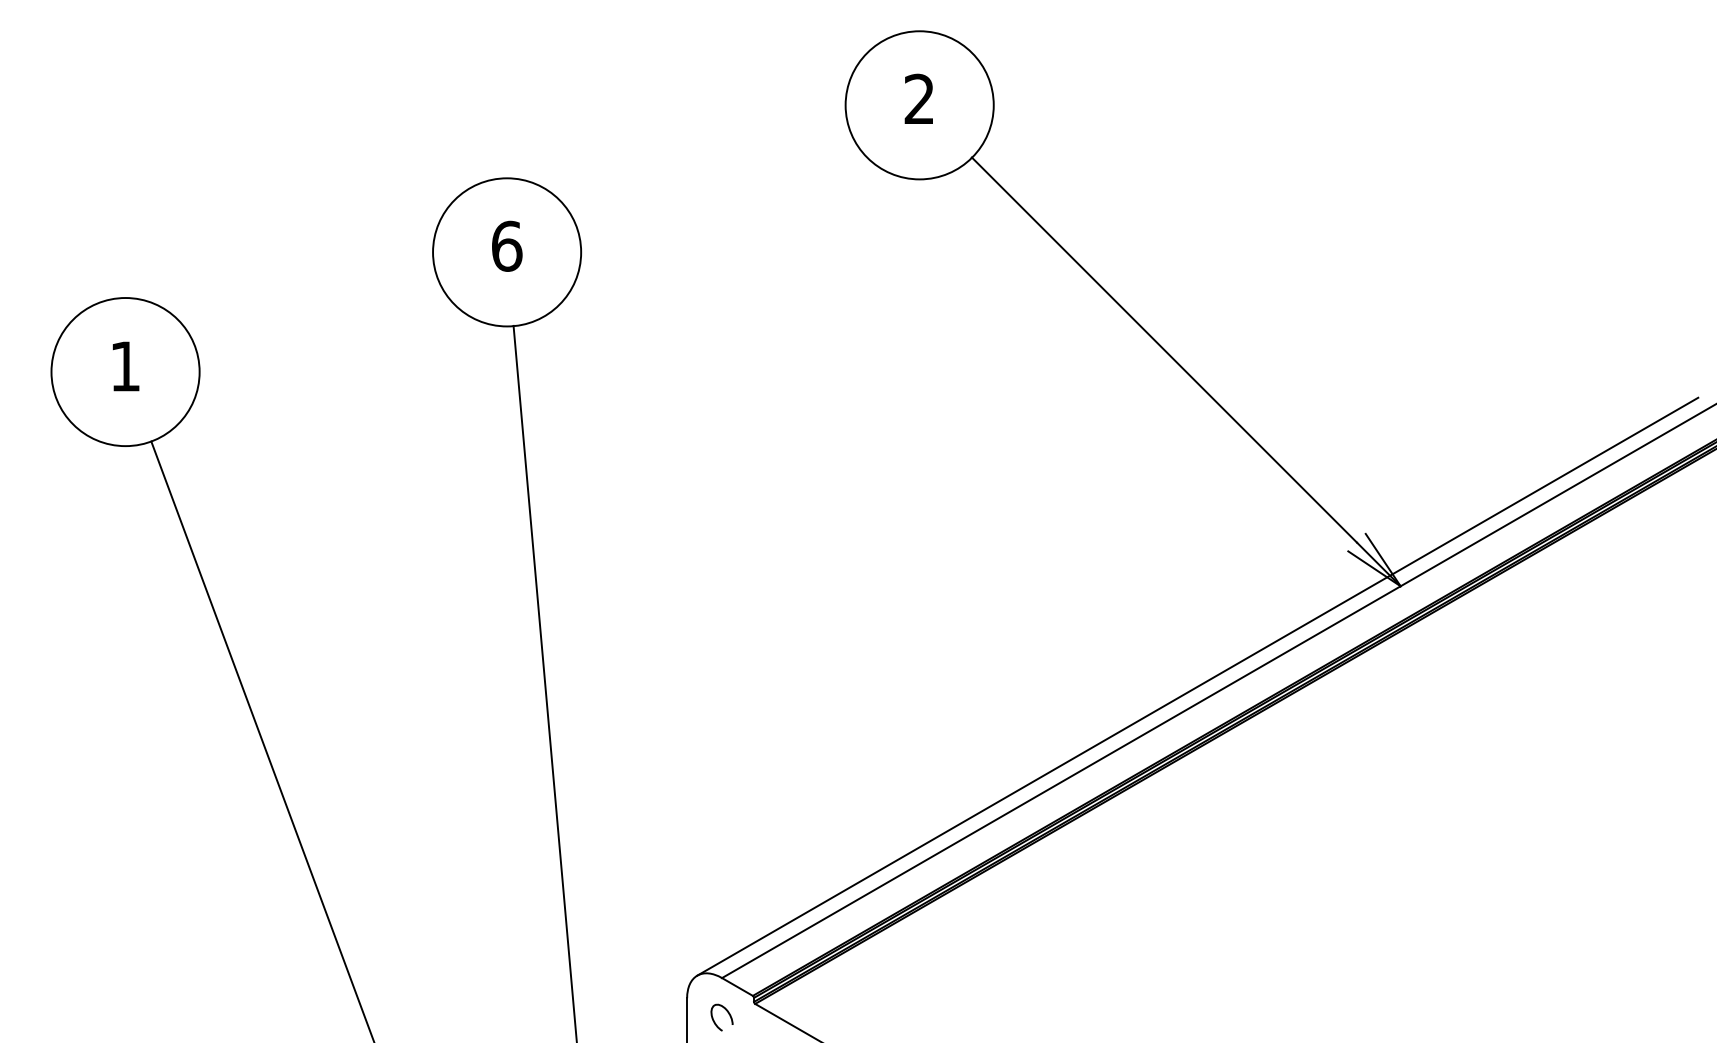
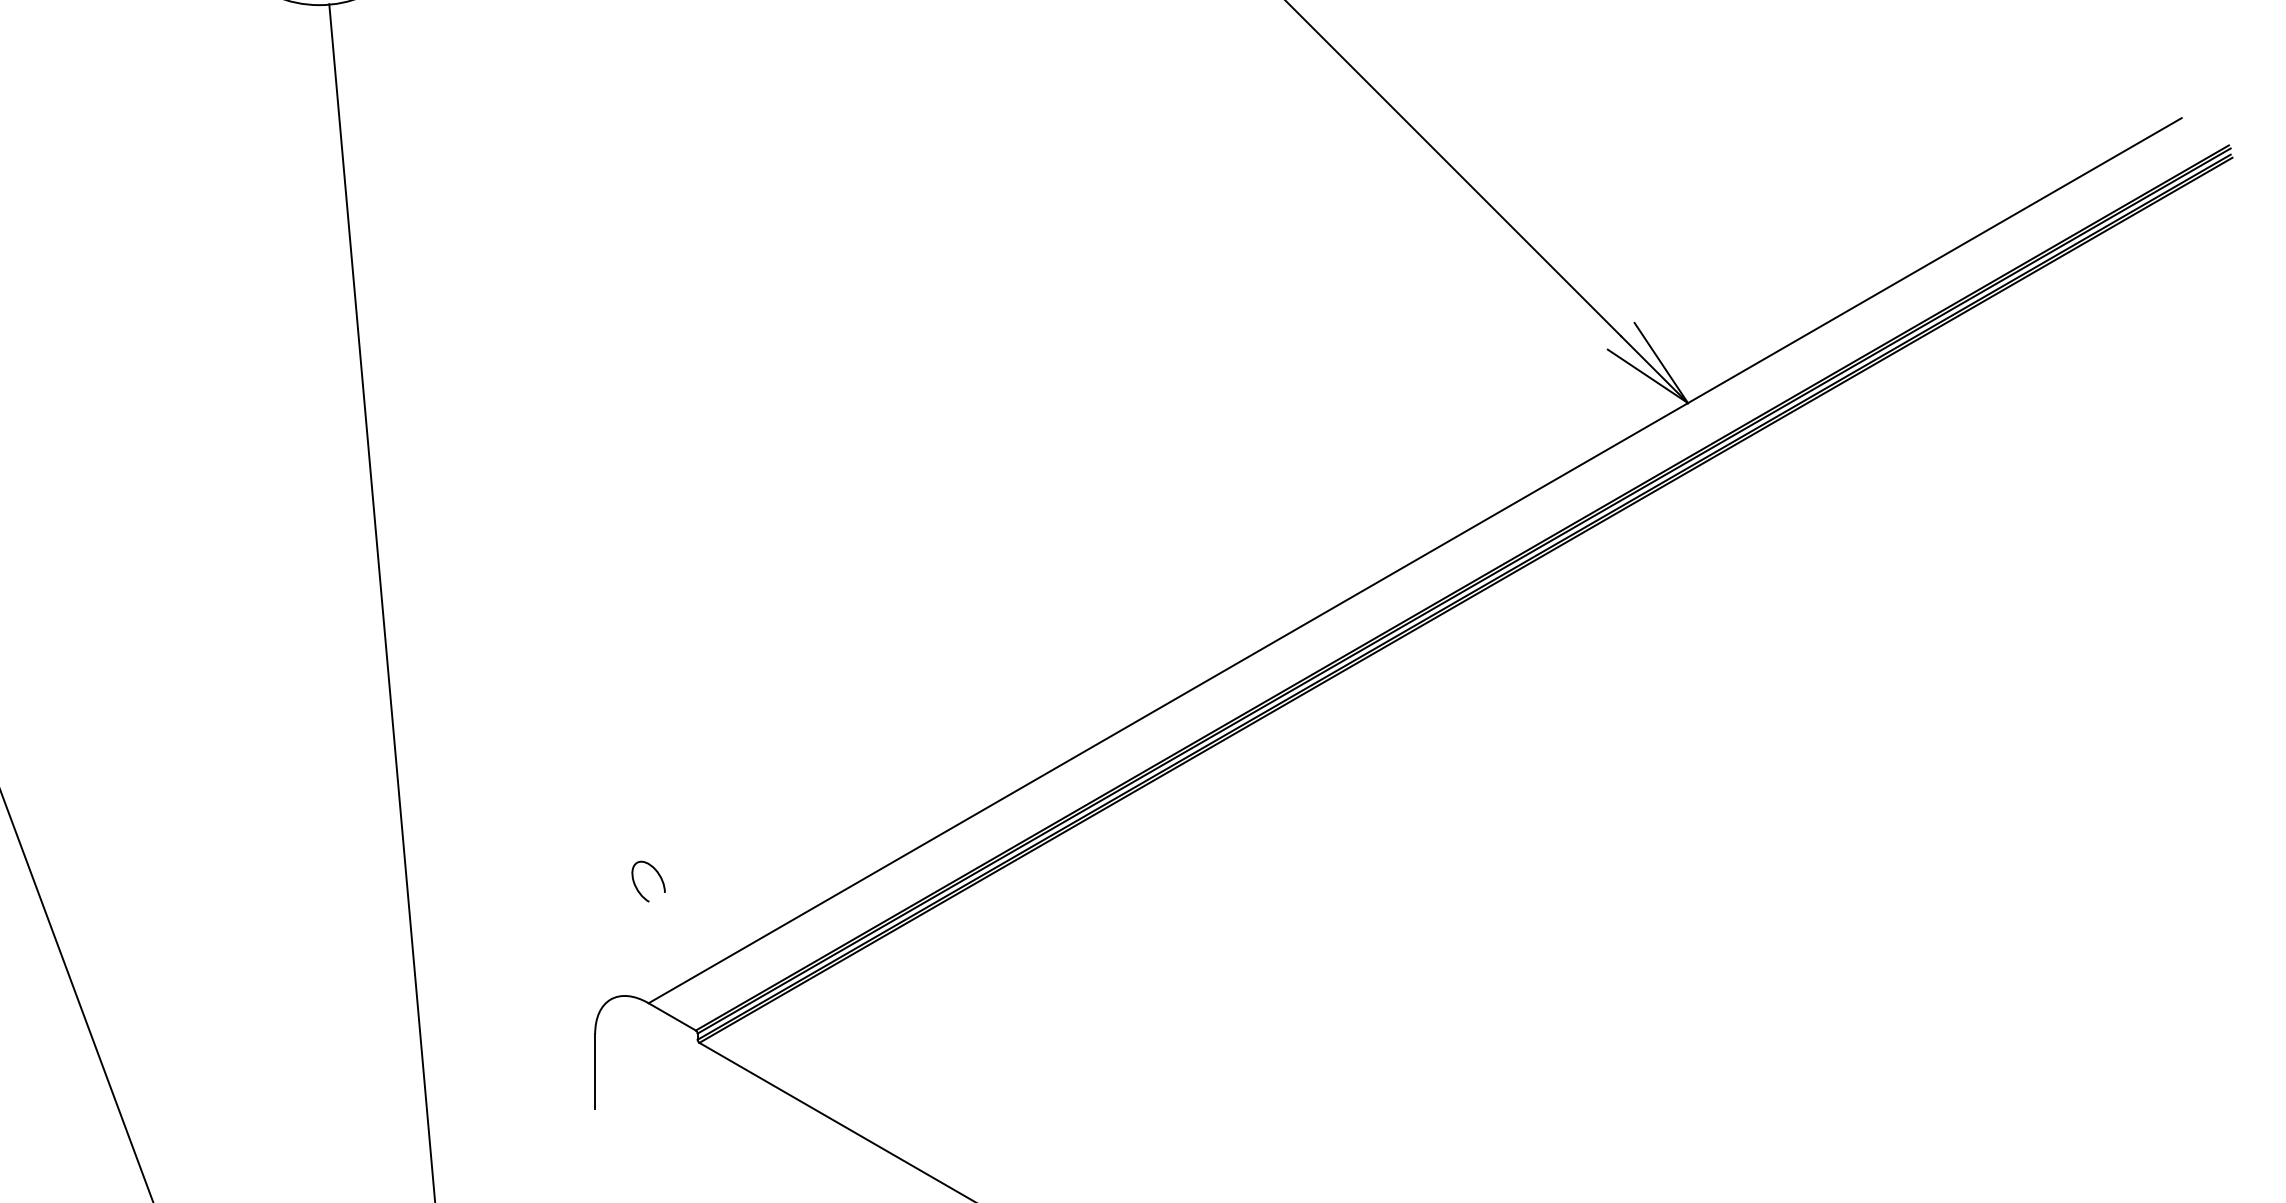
line: (1197, 686) -> (1376, 556), removed
curve: (728, 1014) -> (658, 876), moved

